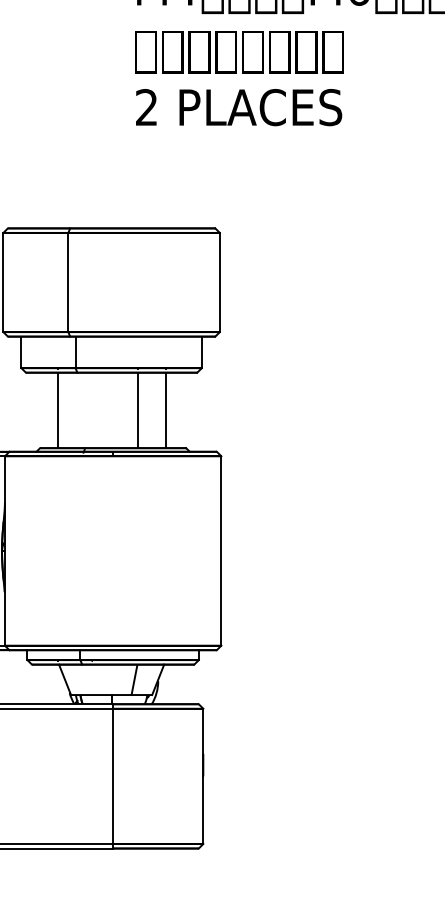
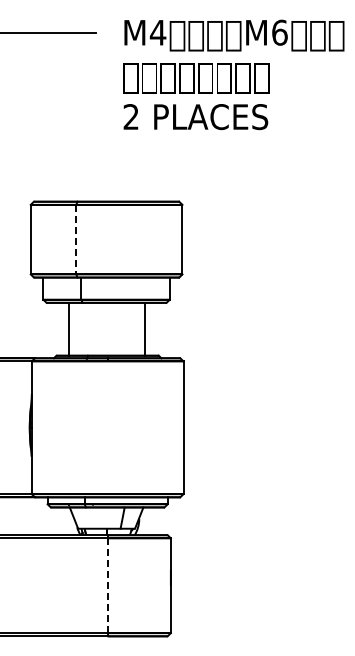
line: (68, 282) -> (76, 239), solid -> dashed
line: (138, 409) -> (125, 328), removed
line: (112, 776) -> (107, 585), solid -> dashed

